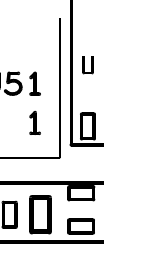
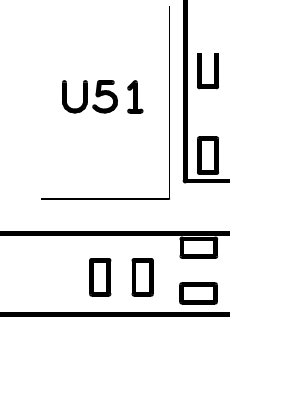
part: (88, 65) -> (208, 71), size x1.43
part: (35, 122) -> (135, 150), removed
part: (40, 214) -> (142, 277), size x0.71

